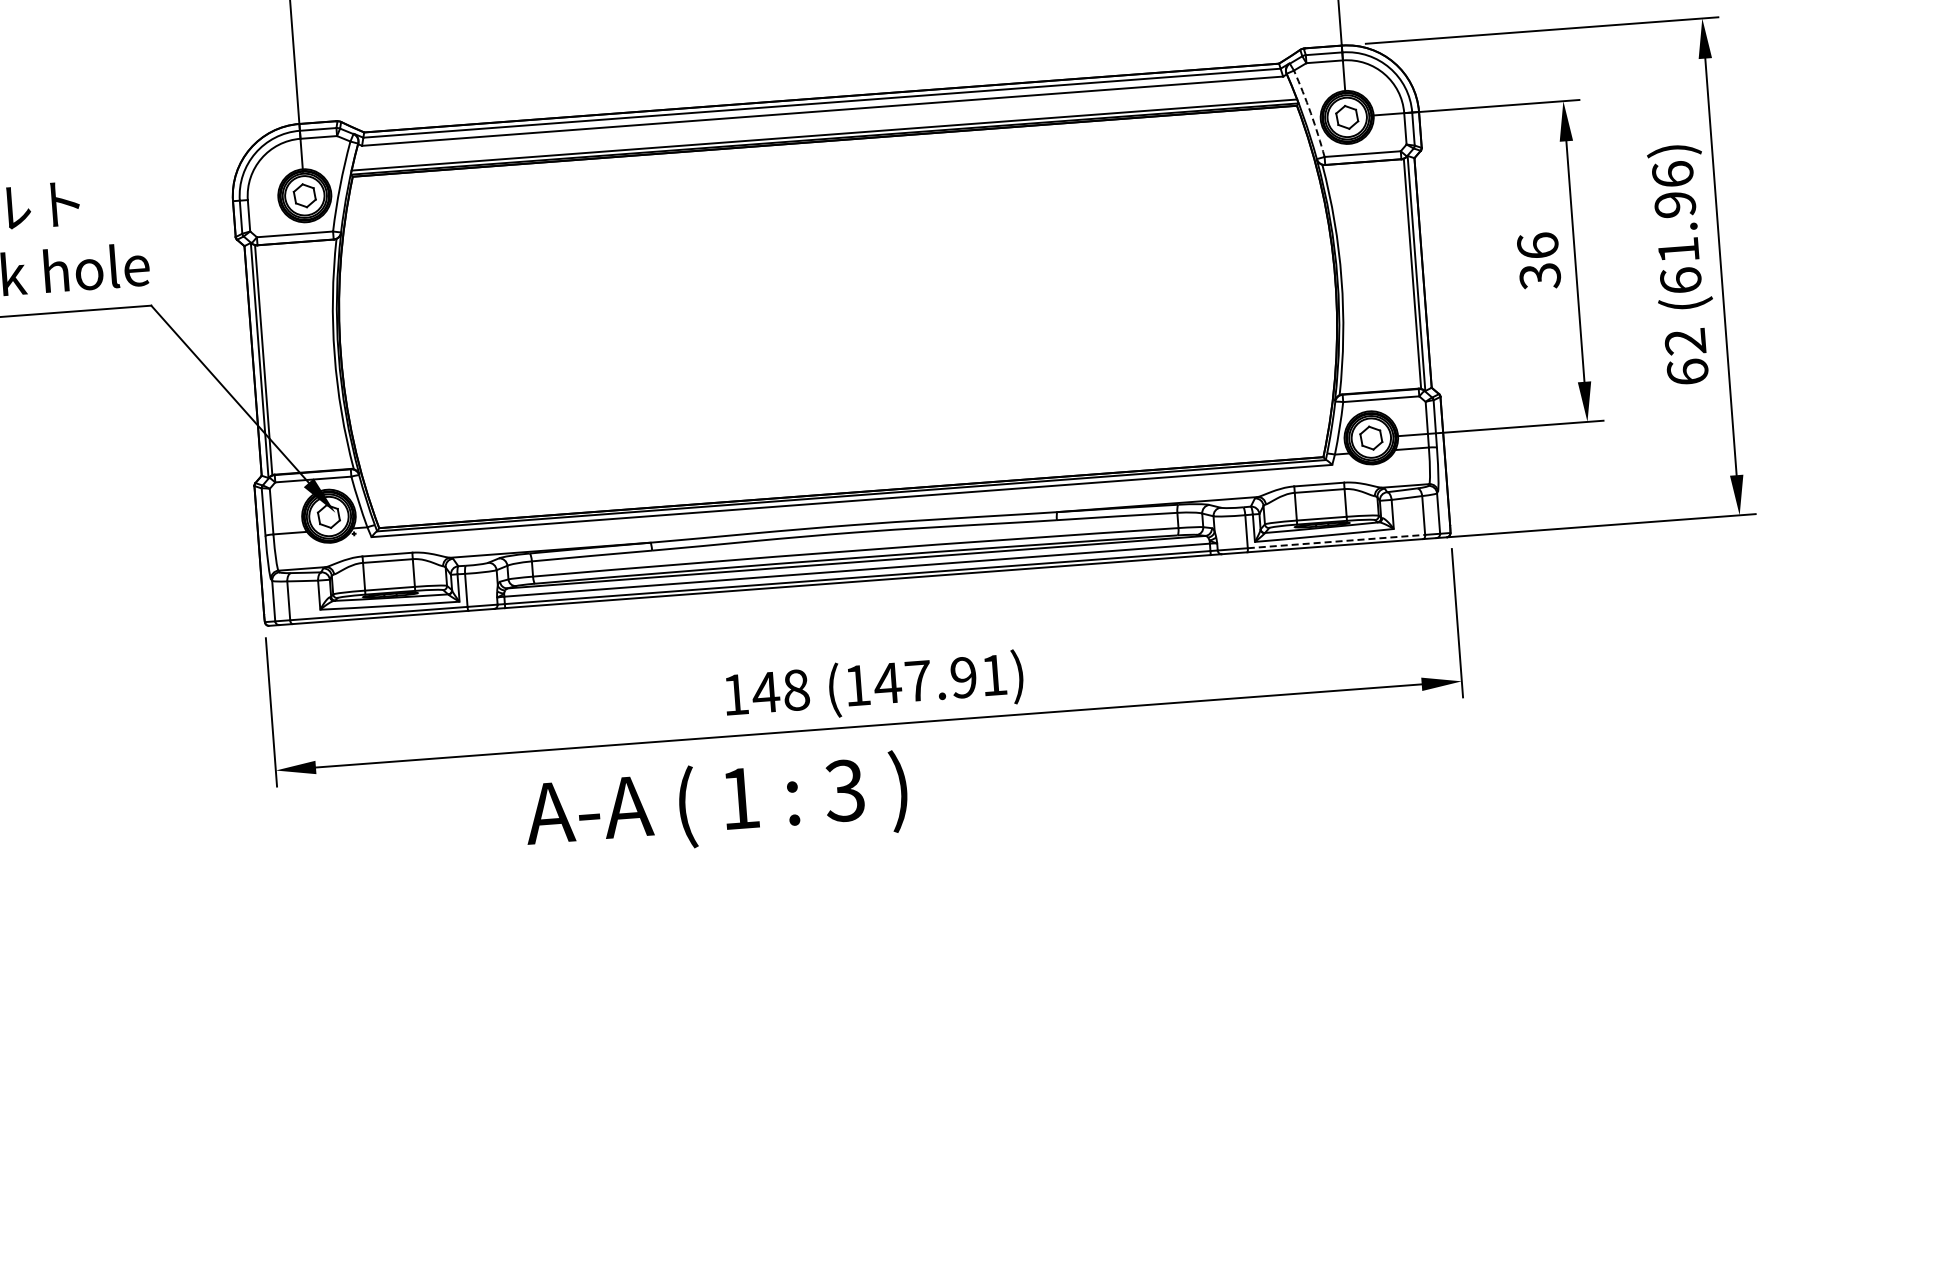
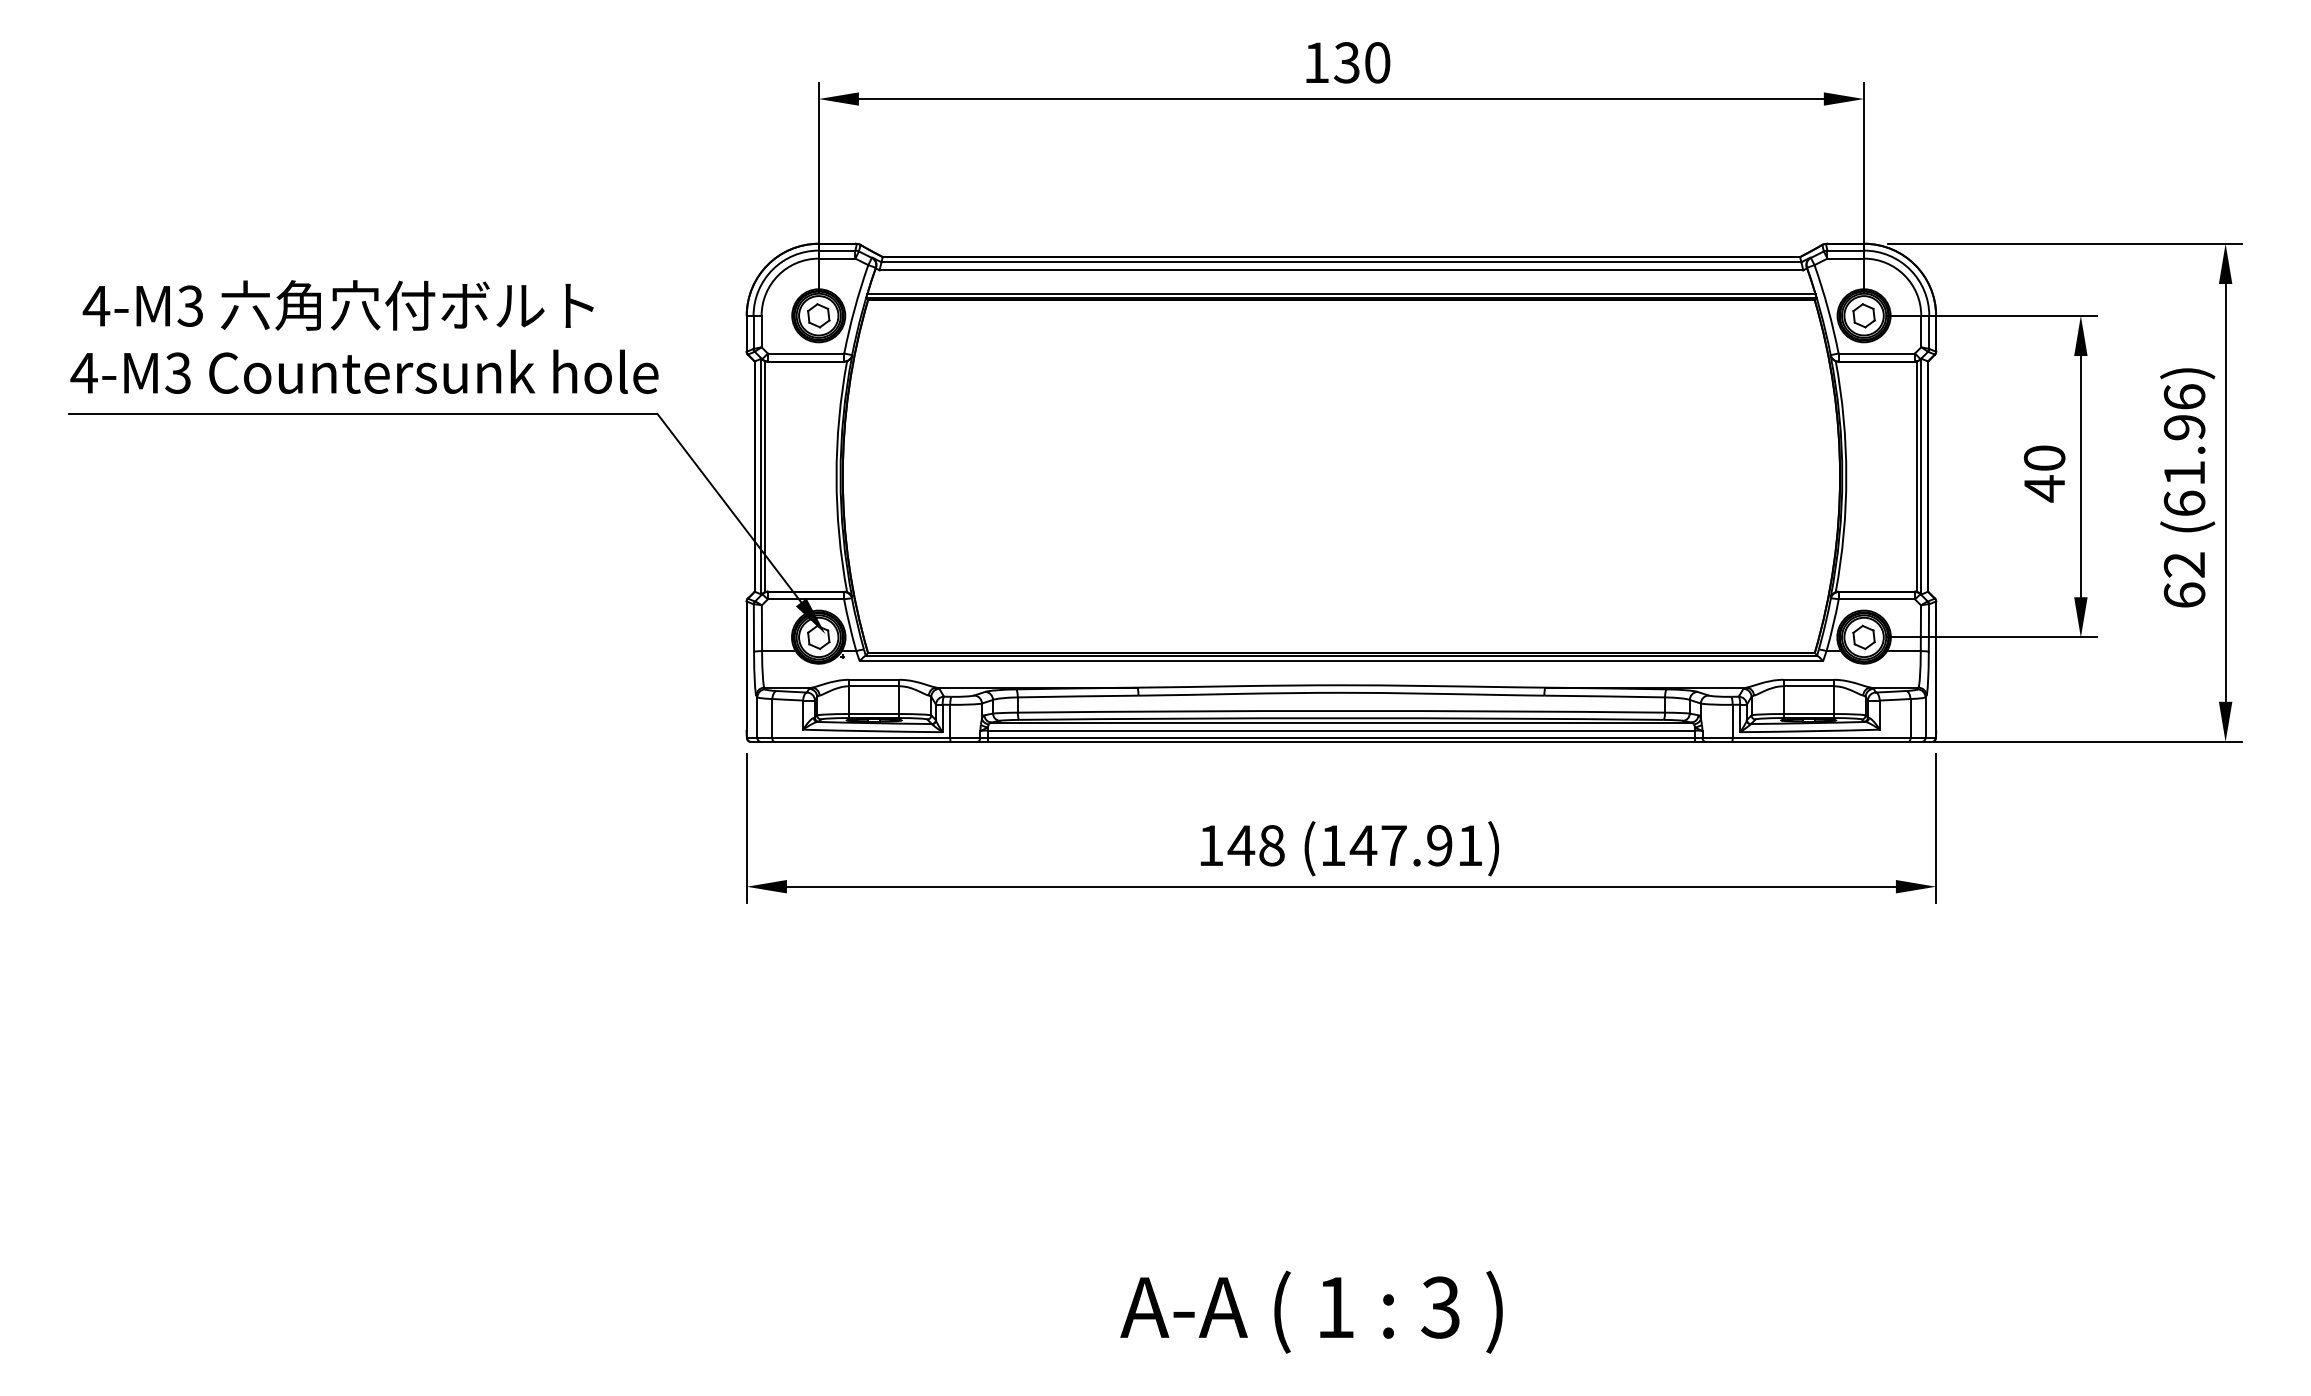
arc: (1311, 112) -> (1828, 308), dashed -> solid
text: (1538, 261) -> (2044, 473), 36 -> 40
line: (1336, 541) -> (1821, 737), dashed -> solid
text: (716, 804) -> (1311, 1311), moved

